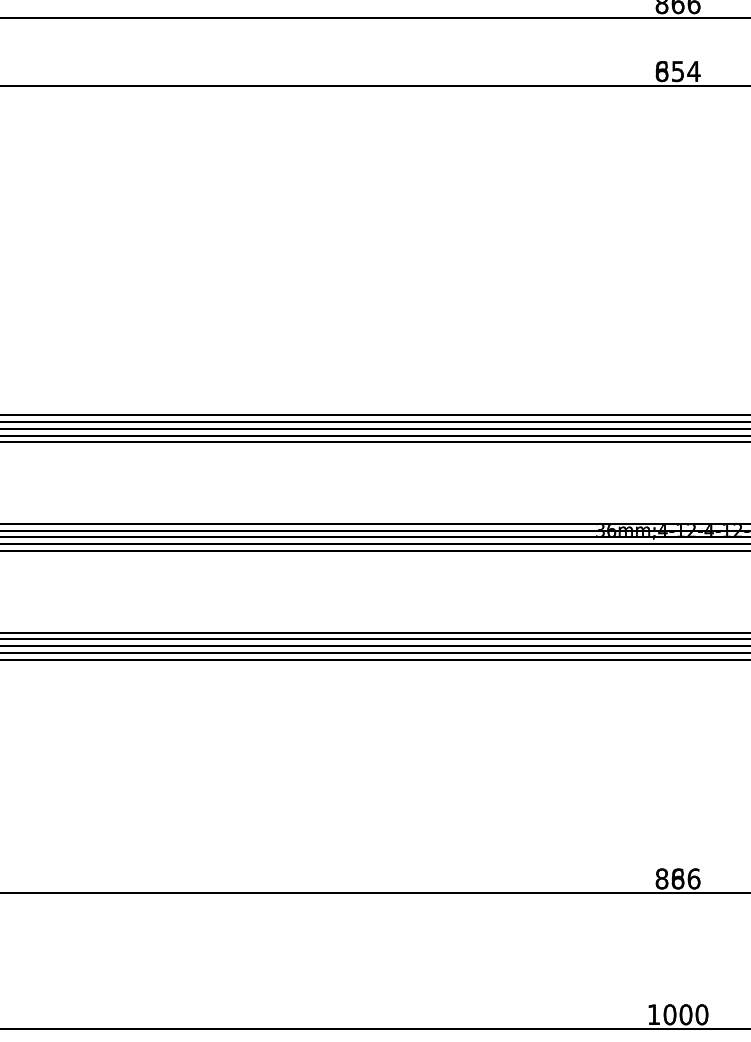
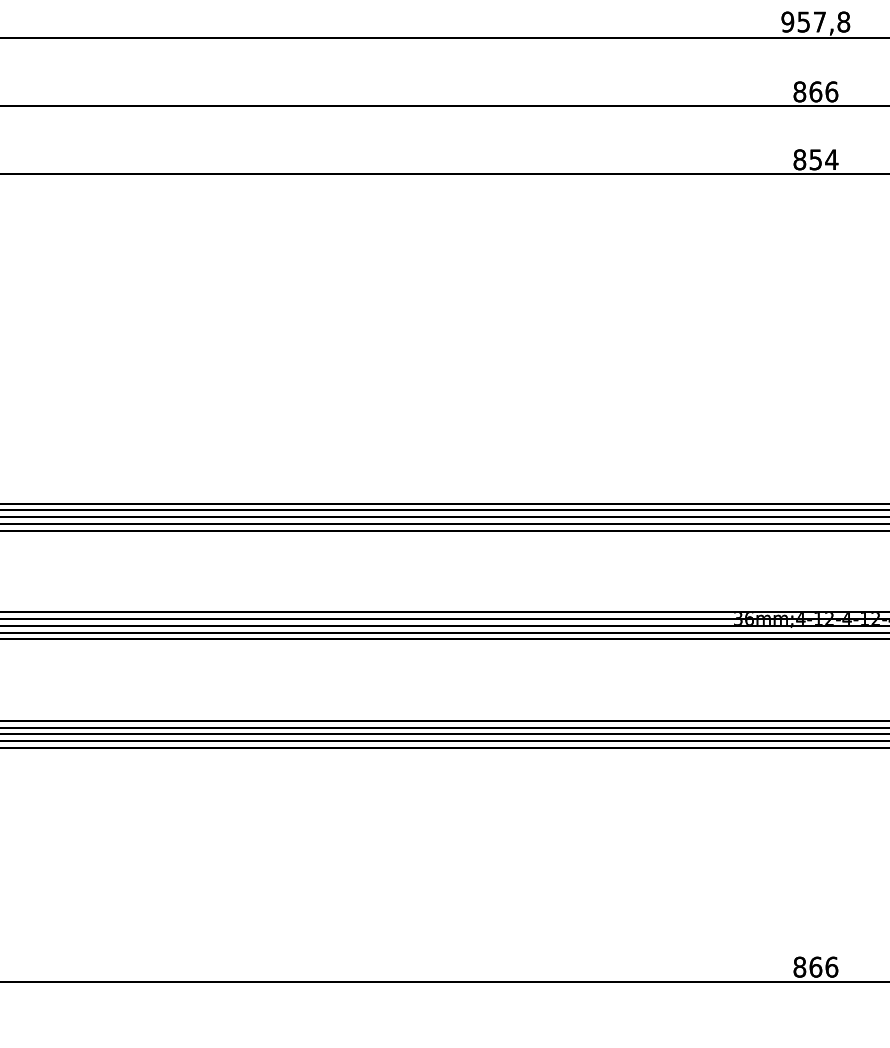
text: (661, 71) -> (799, 159), 654 -> 854
text: (677, 878) -> (815, 966), 886 -> 866

